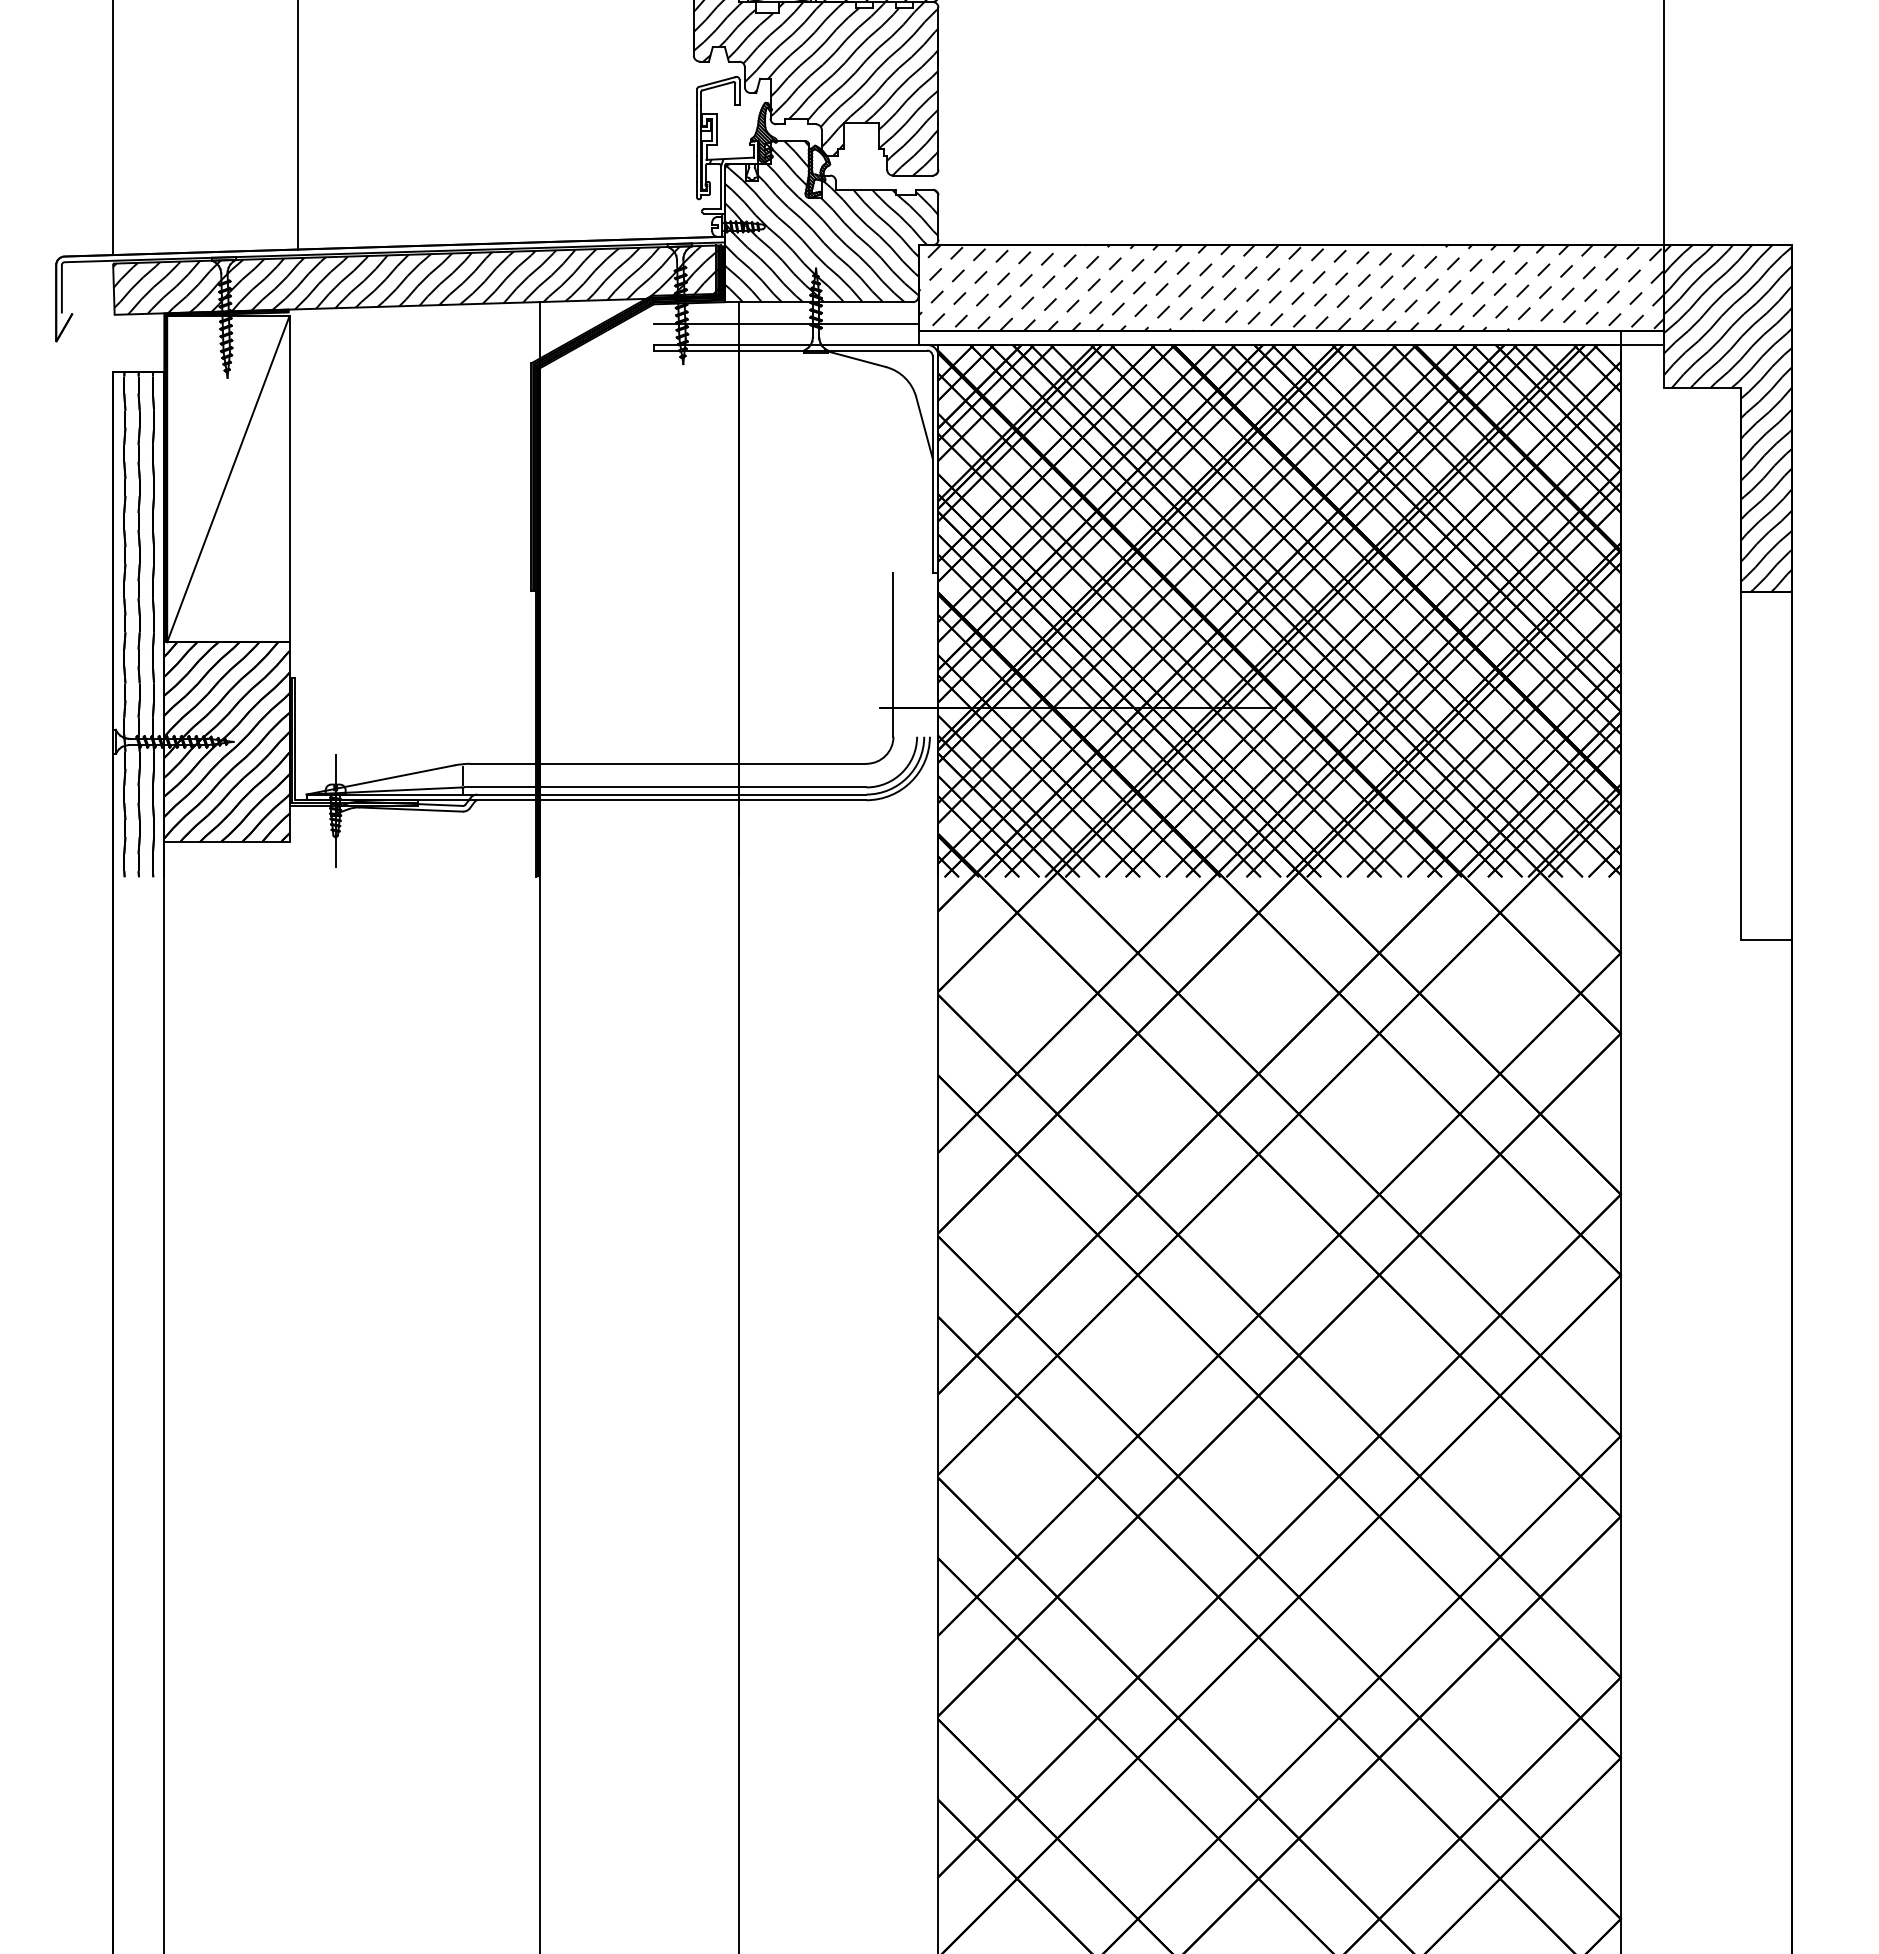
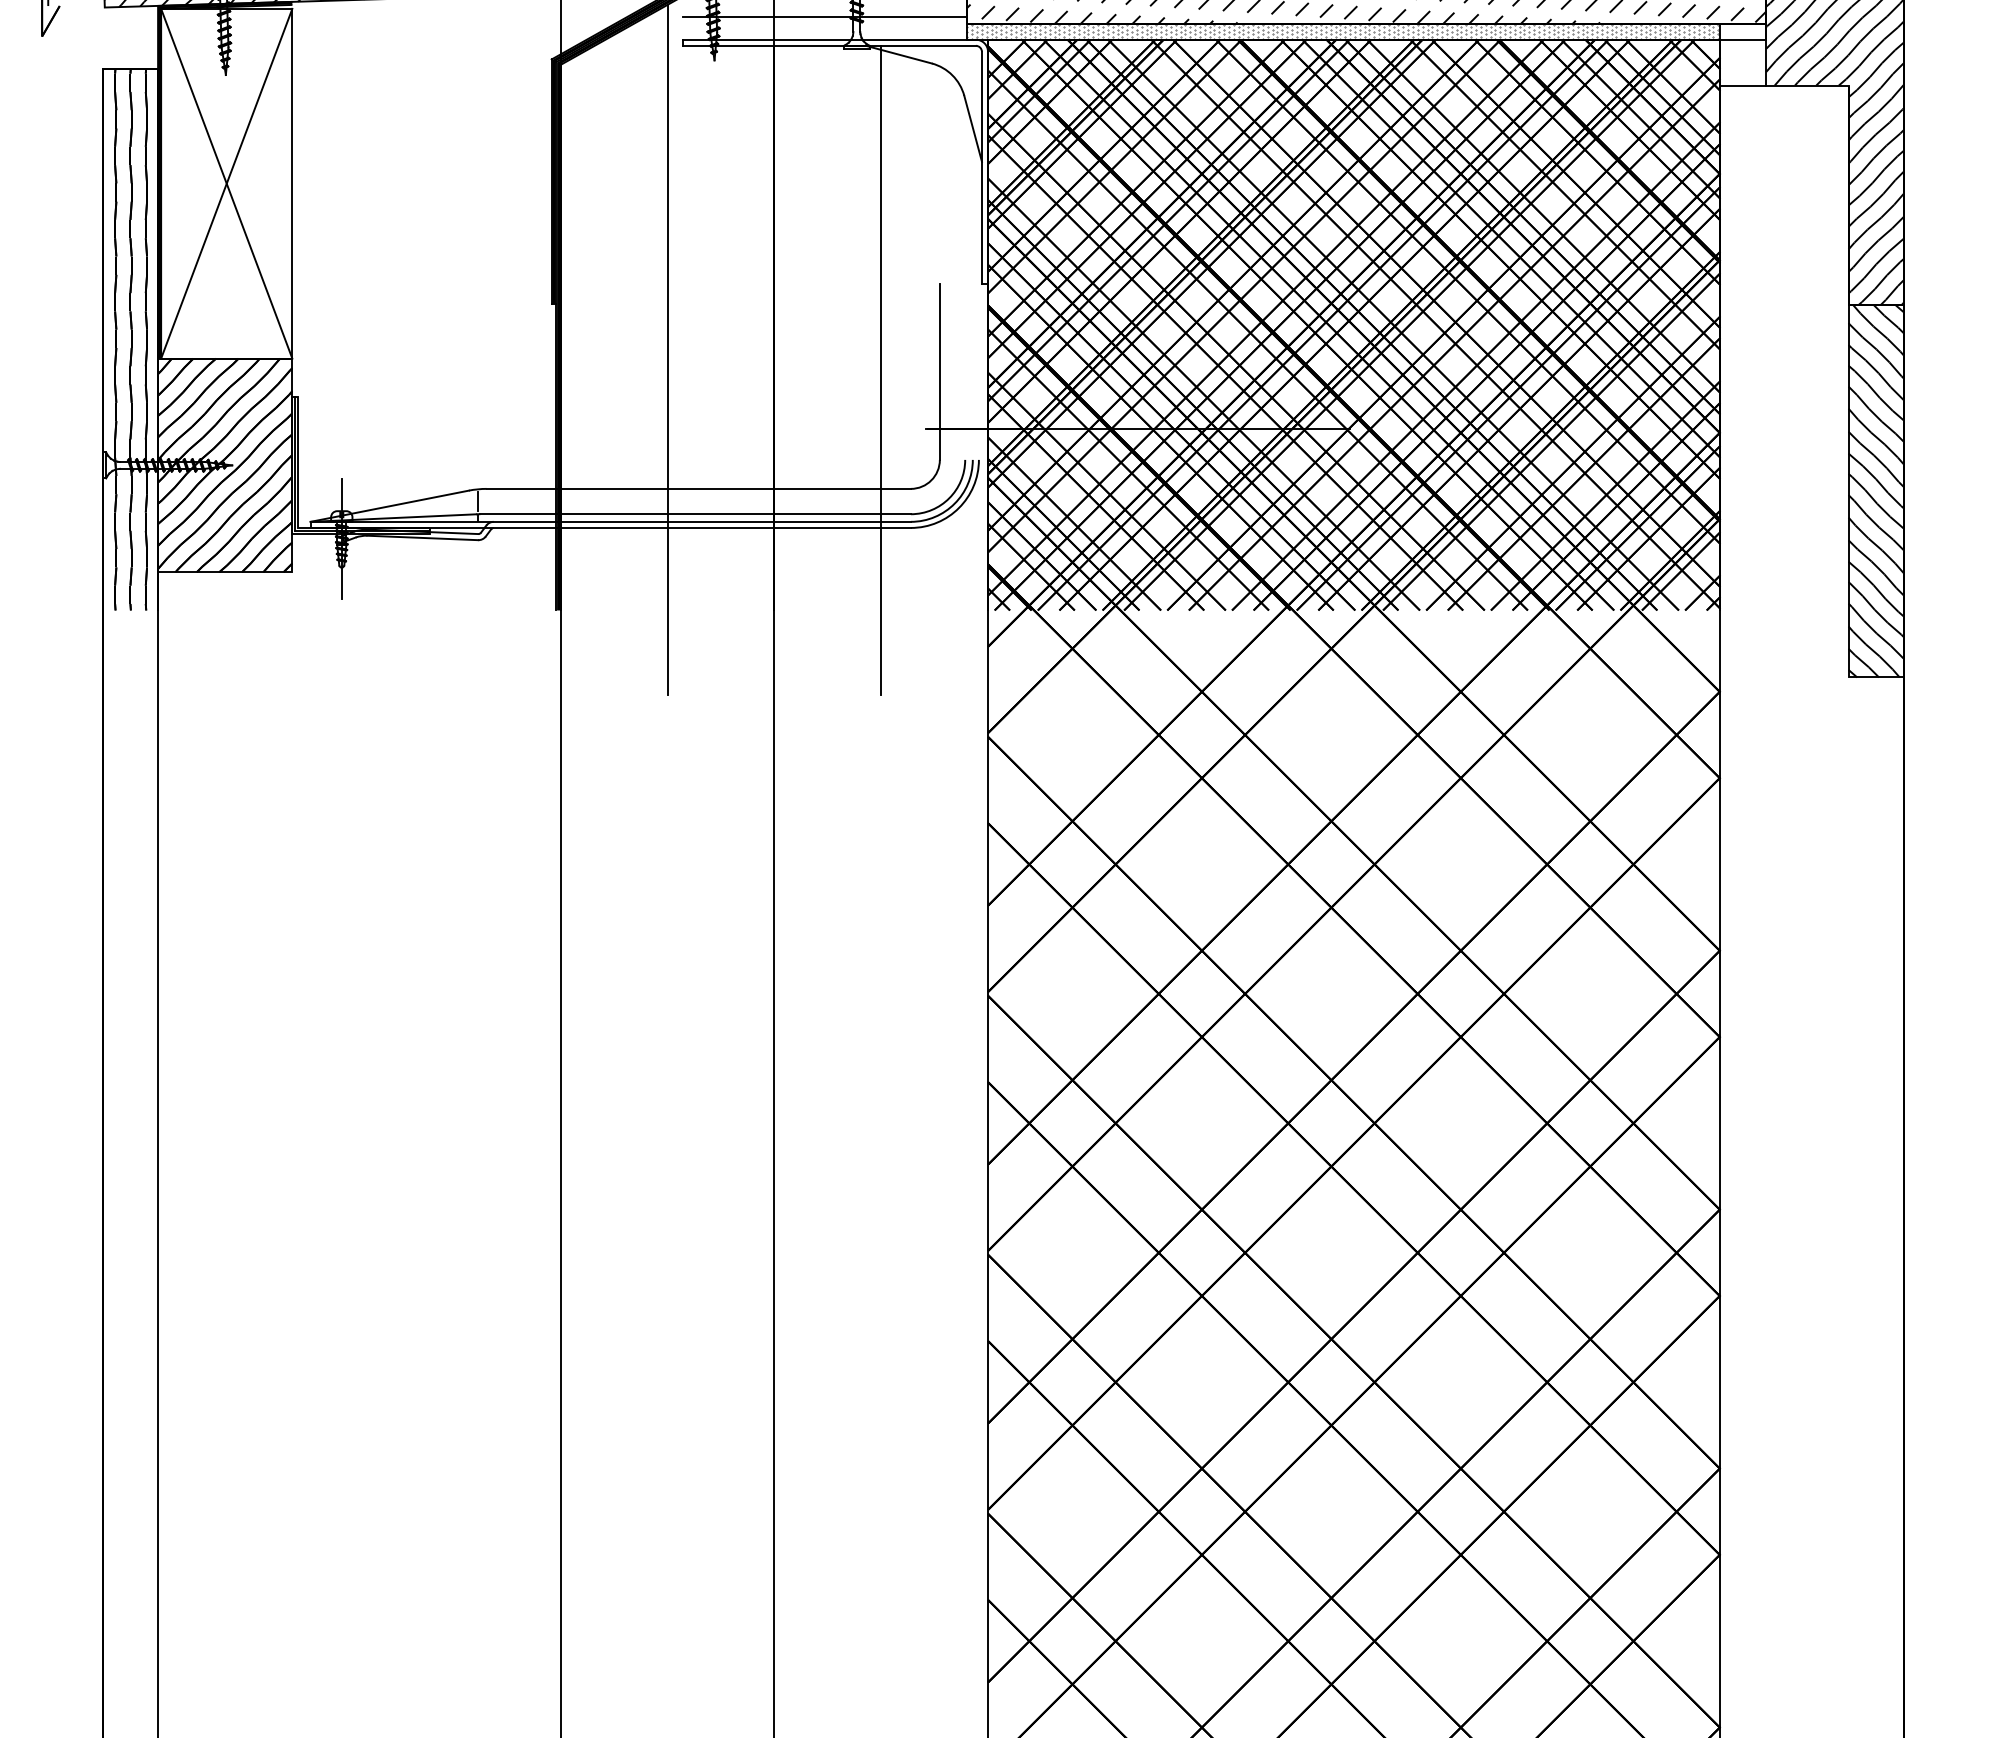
hatch: (1269, 337) -> (1343, 31), added
line: (1642, 387) -> (1742, 85), added
line: (228, 479) -> (226, 184), added
line: (639, 633) -> (667, 349), added
line: (838, 652) -> (880, 369), added
hatch: (1766, 765) -> (1875, 490), added

